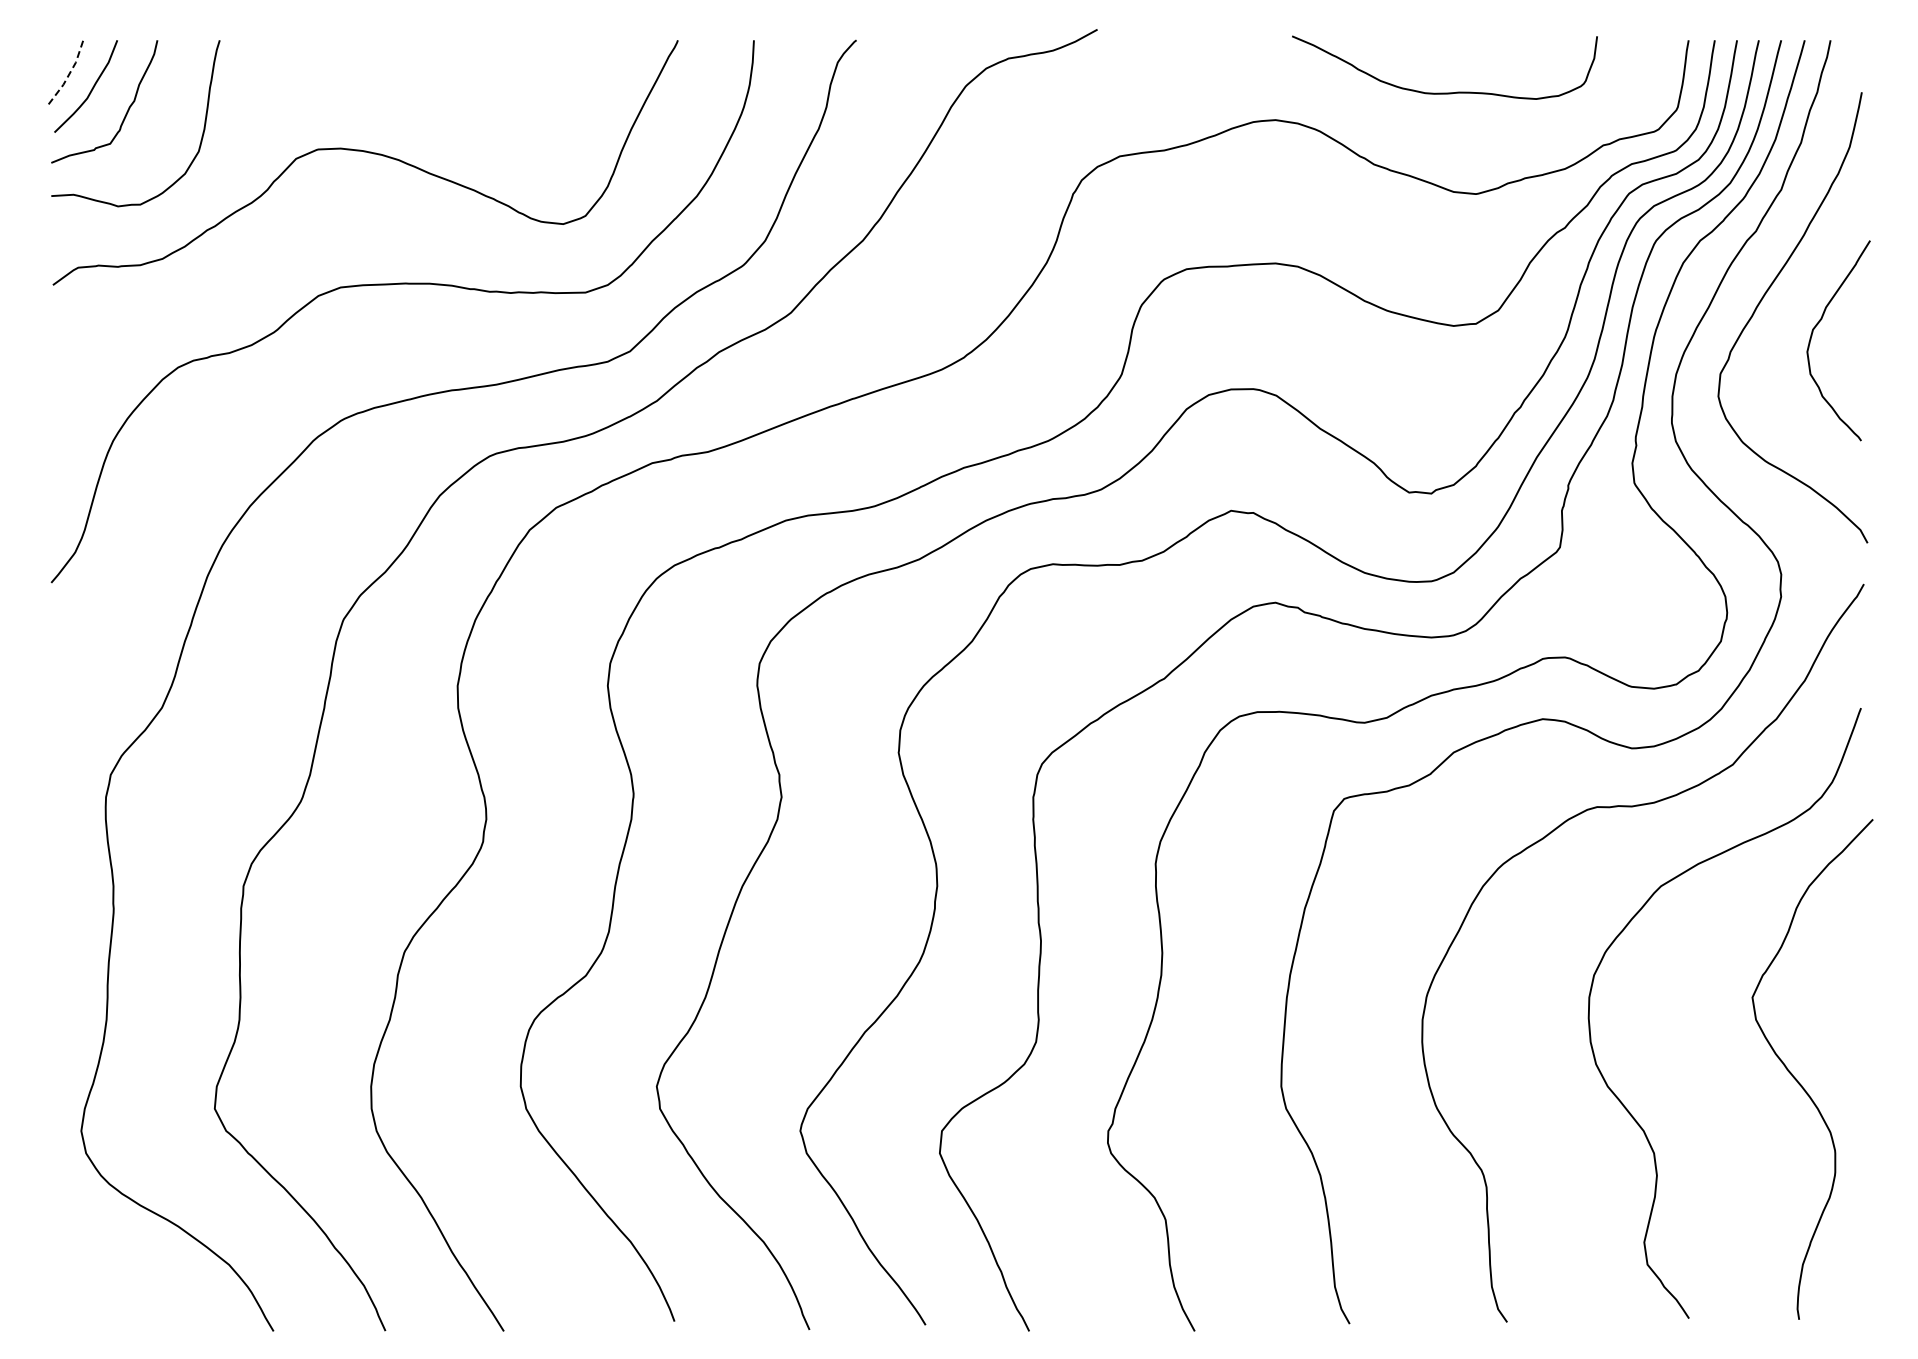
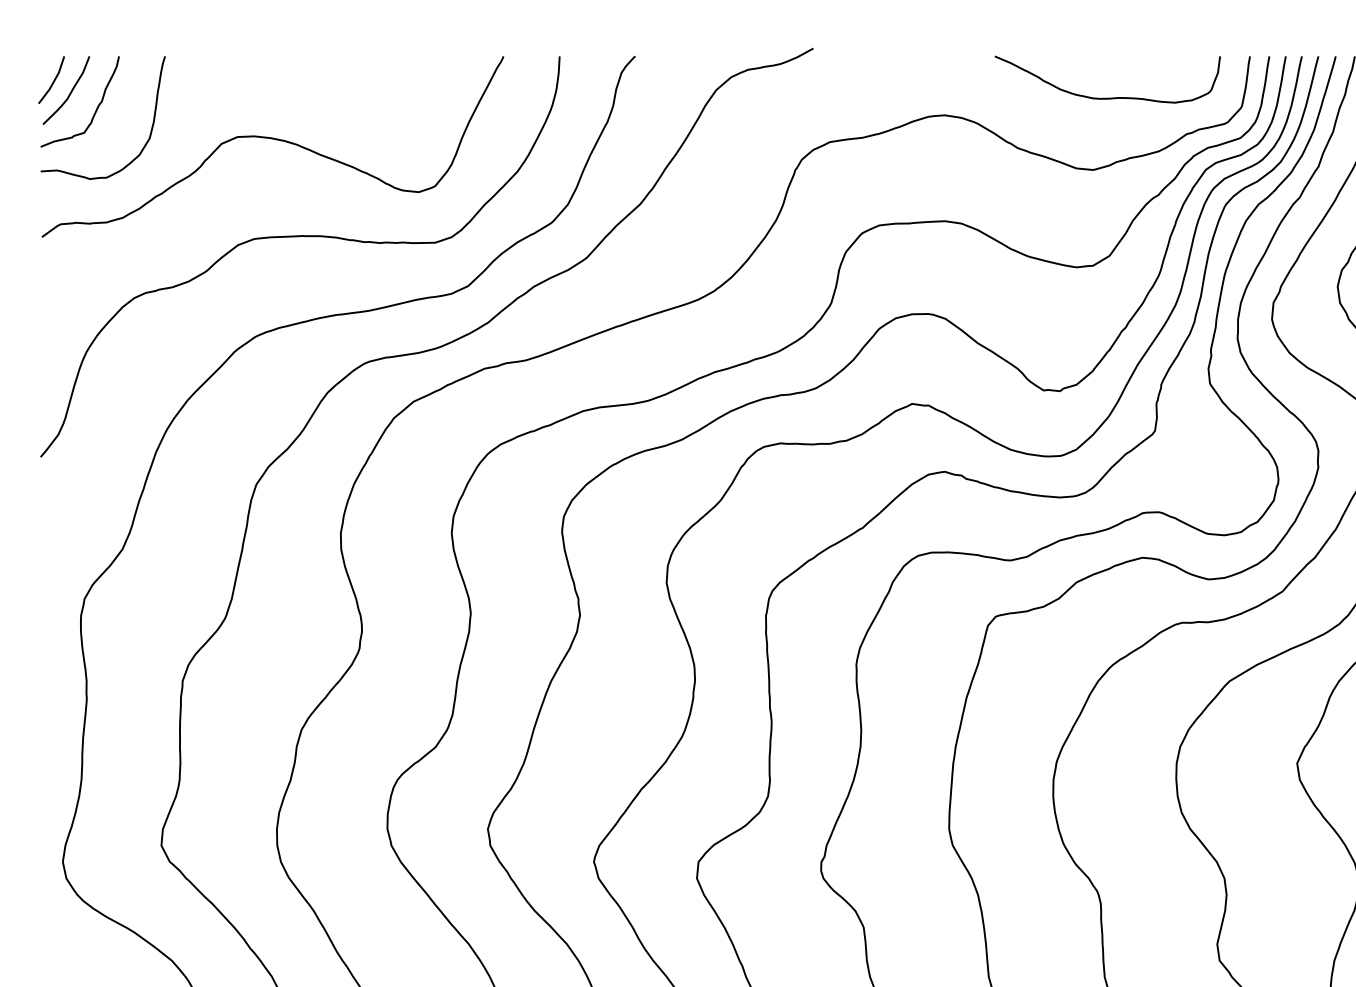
line: (69, 73) -> (54, 80), dashed -> solid
curve: (1444, 92) -> (1107, 97), moved

